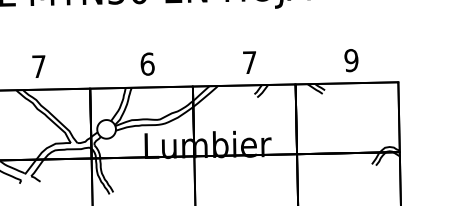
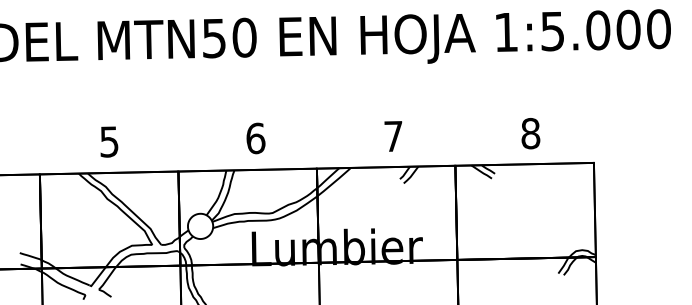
text: (351, 60) -> (530, 133), 9 -> 8
text: (39, 66) -> (109, 141), 7 -> 5

